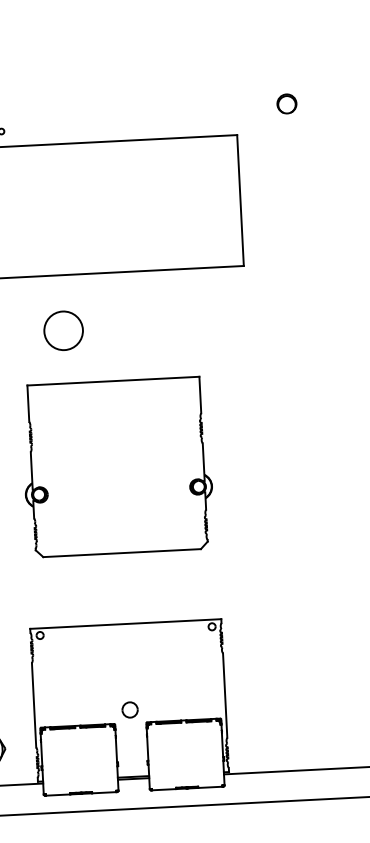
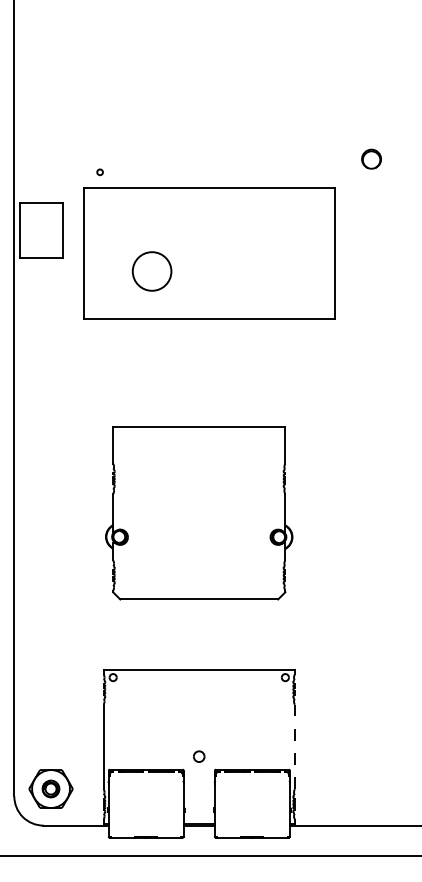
part: (286, 103) -> (371, 158), moved
circle: (63, 330) -> (151, 271), moved
line: (224, 695) -> (294, 746), solid -> dashed
part: (129, 709) -> (198, 756), size x0.7

